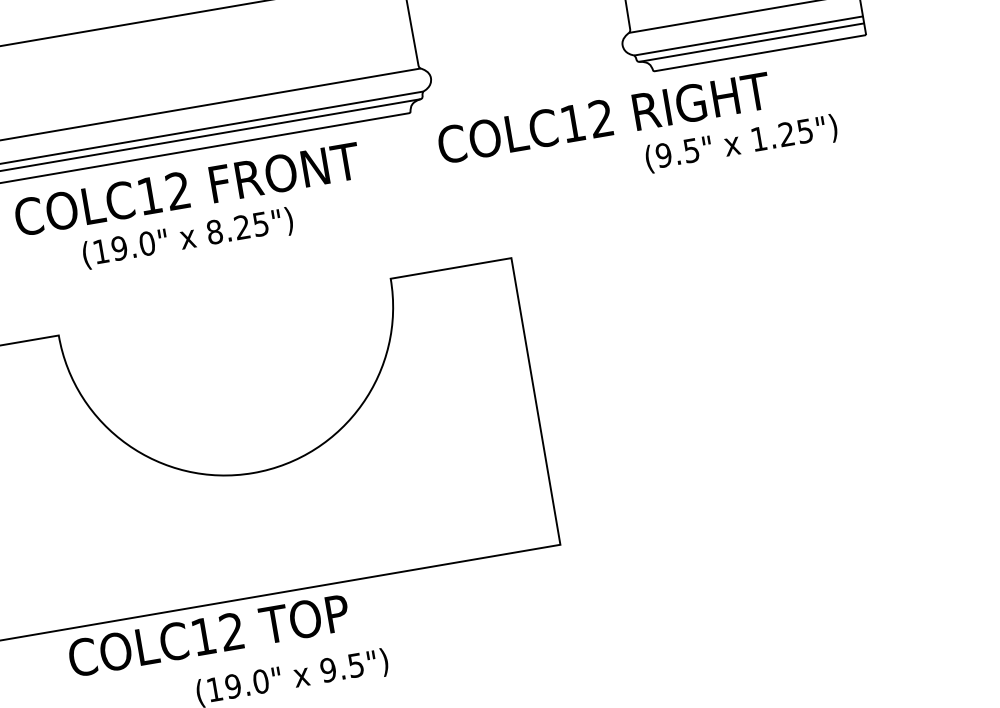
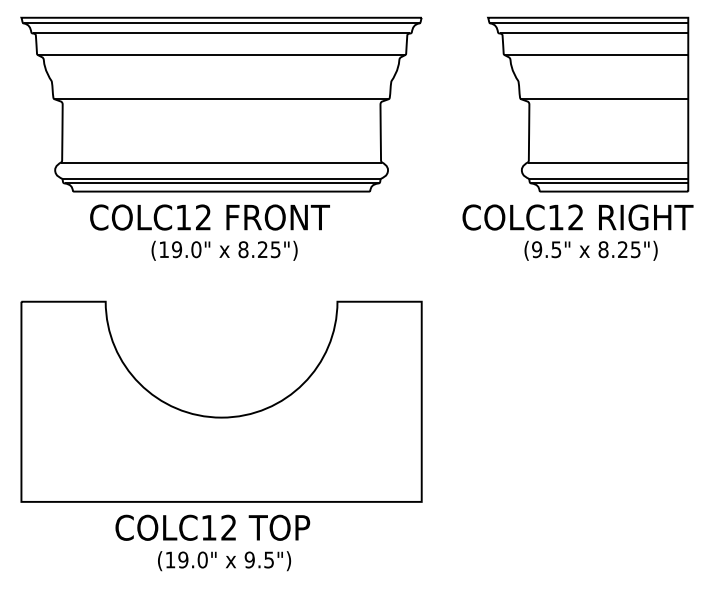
text: (603, 118) -> (577, 217), moved
text: (758, 138) -> (603, 249), 1.25") -> 8.25")
text: (187, 237) -> (224, 250), moved
text: (208, 635) -> (212, 527), moved

